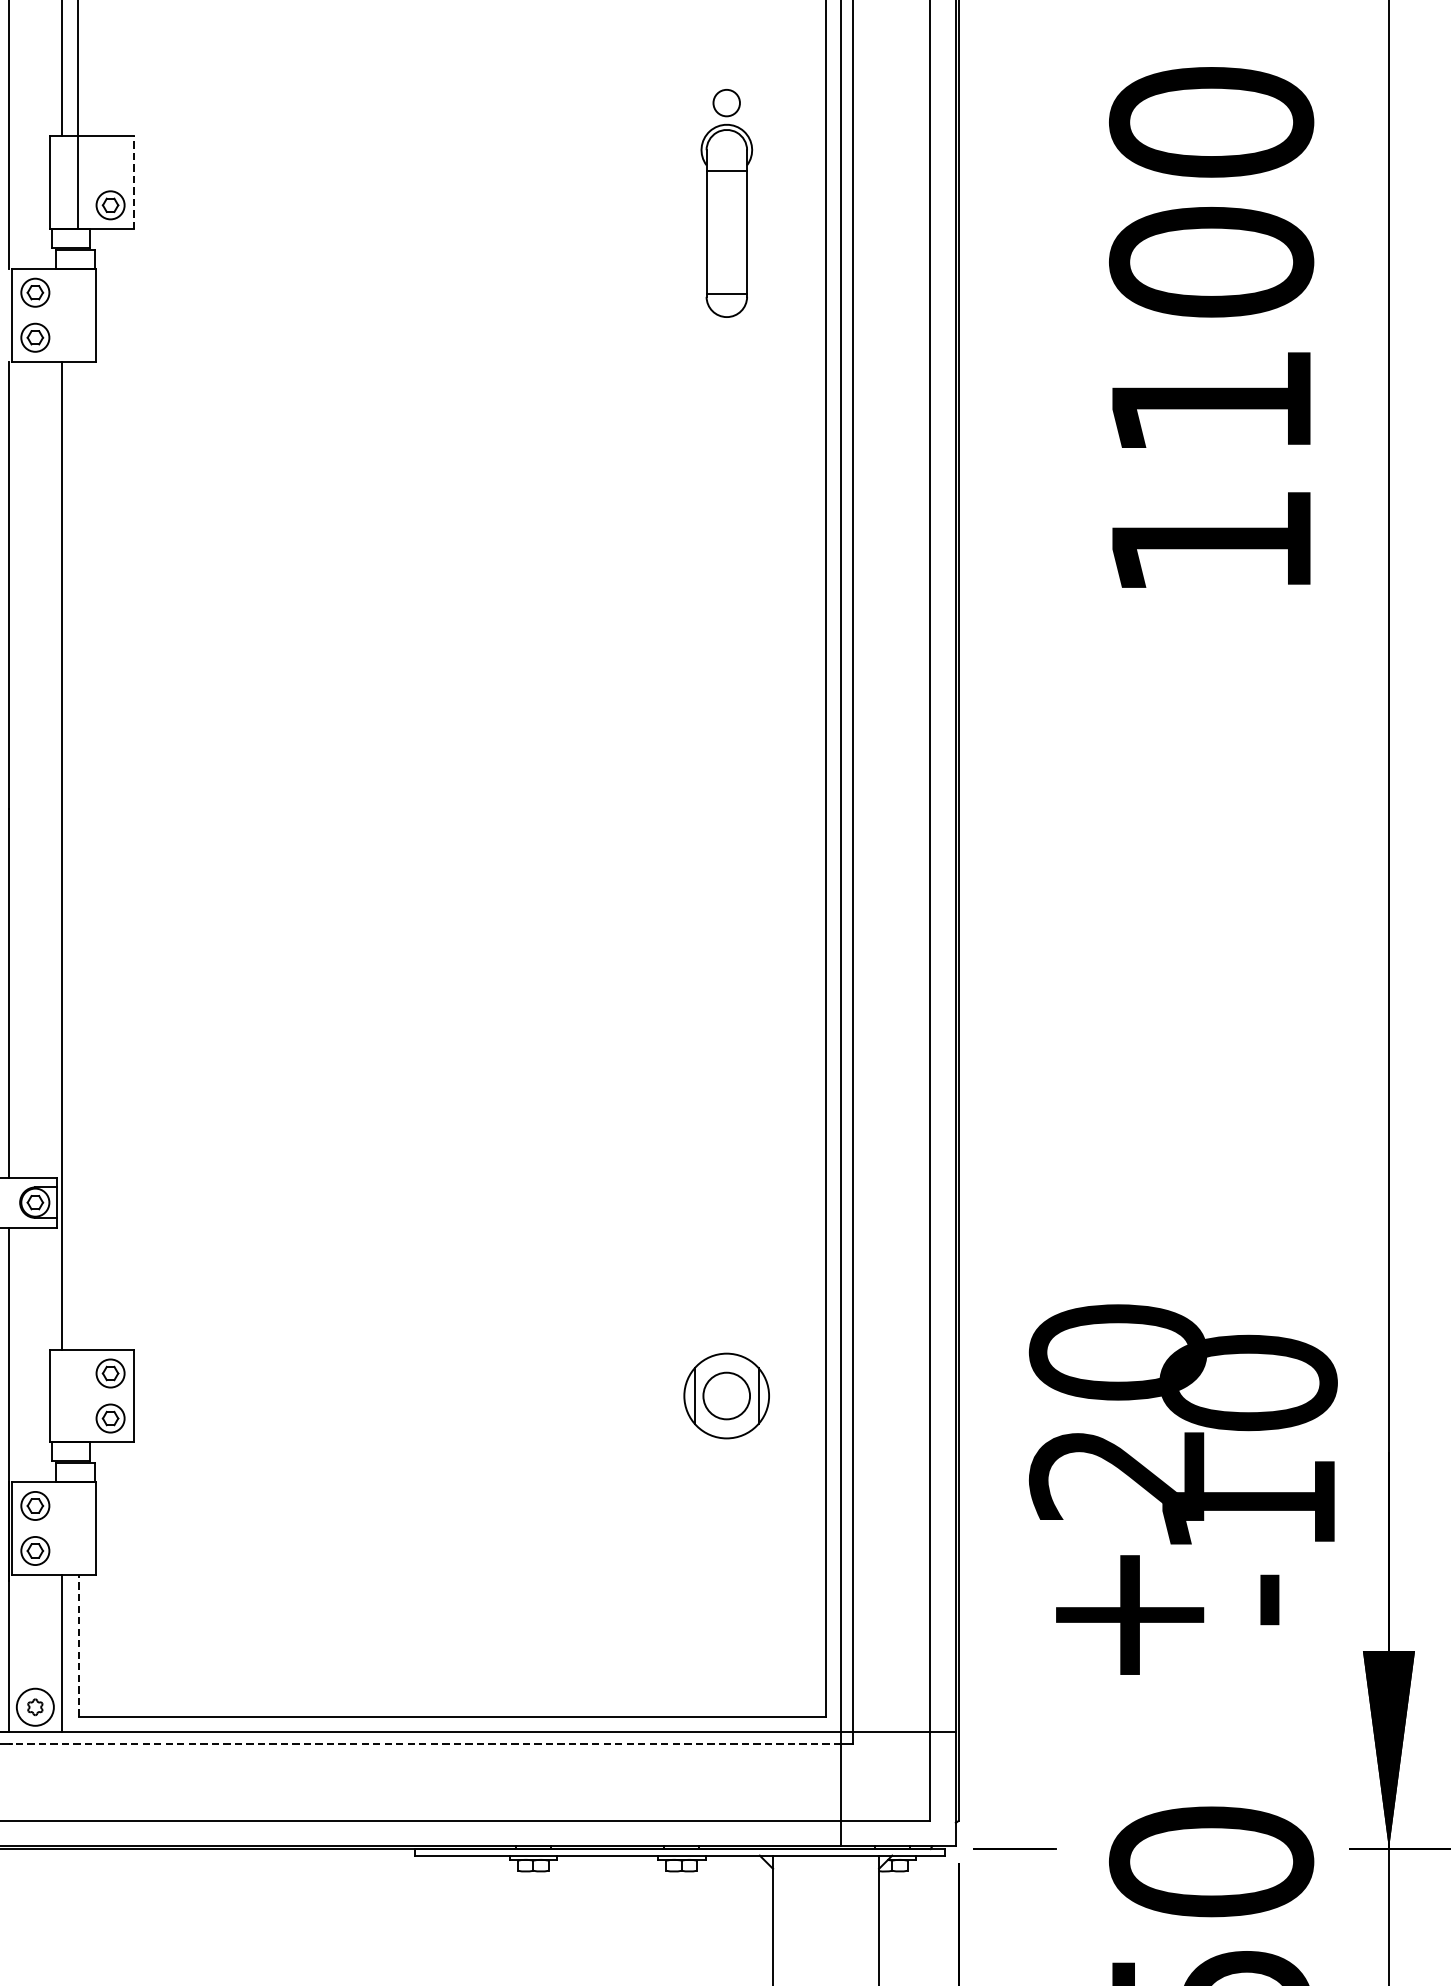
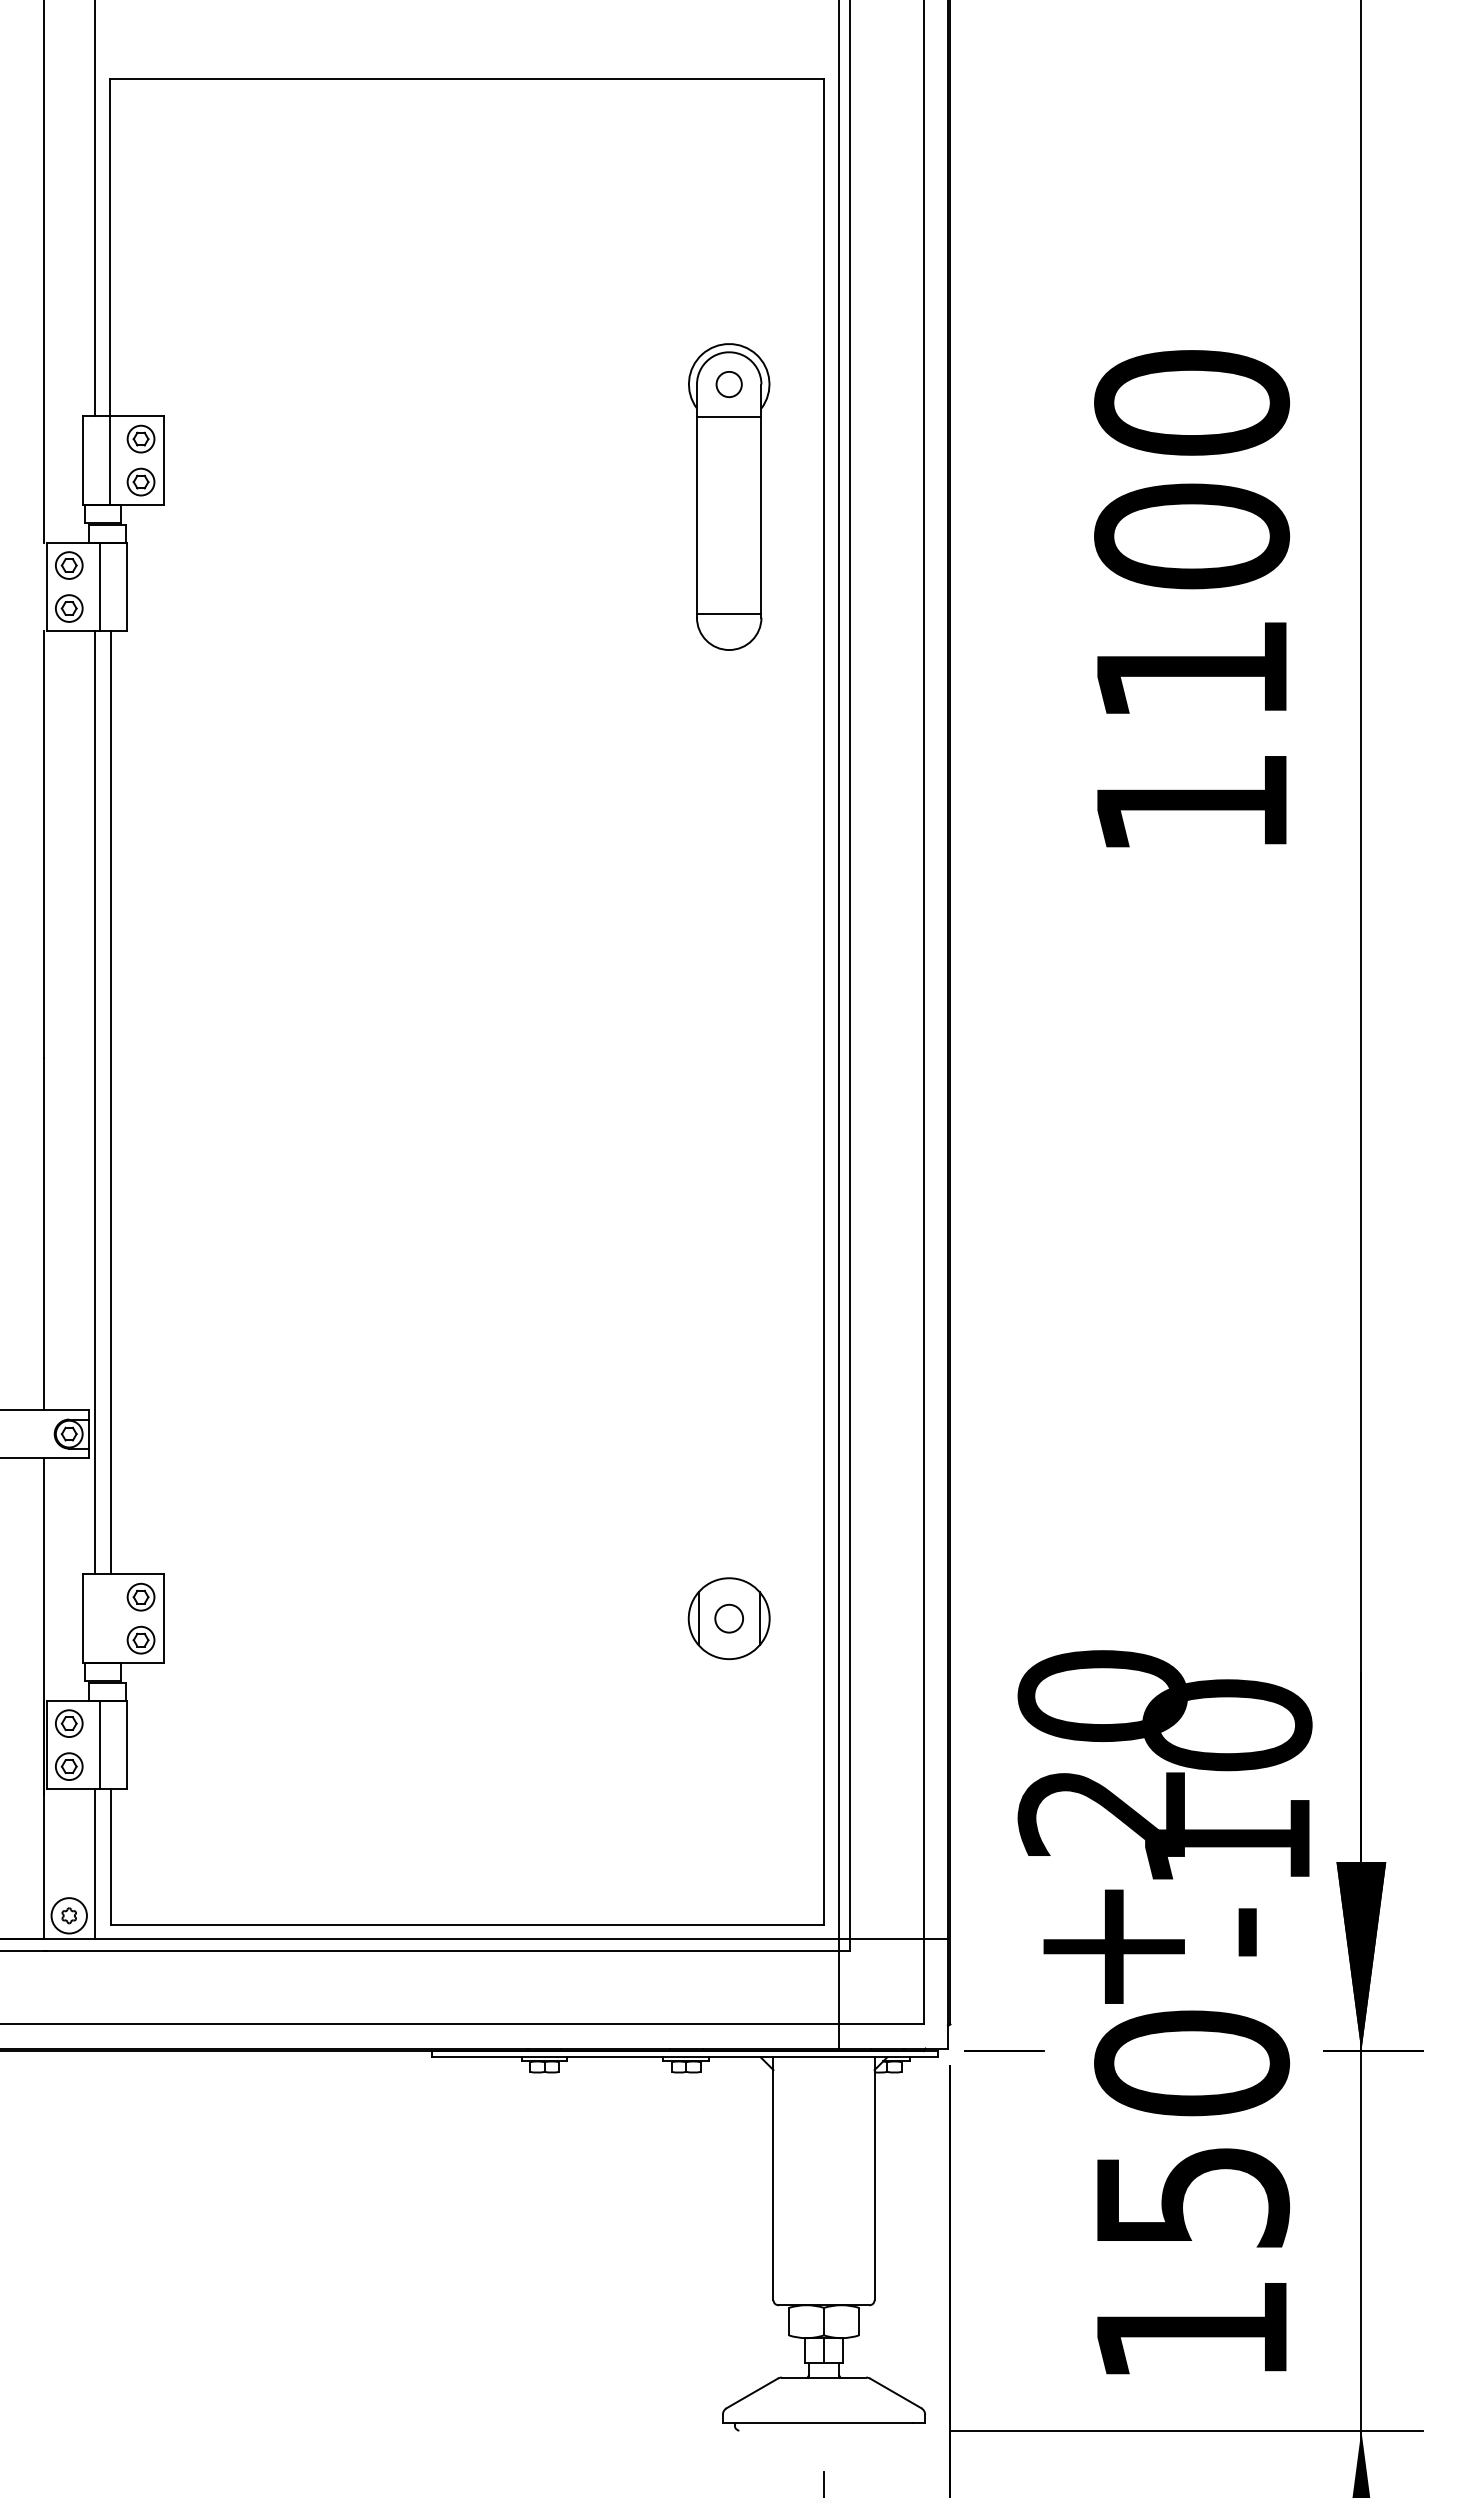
part: (109, 159) -> (140, 438), added
line: (134, 182) -> (163, 460), dashed -> solid
part: (727, 220) -> (729, 496), size x1.67
line: (68, 314) -> (100, 586), added
line: (78, 855) -> (110, 1102), added
circle: (727, 1395) -> (729, 1618), size x0.62
text: (1182, 1489) -> (1164, 1826), moved
line: (68, 1527) -> (100, 1744), added
line: (78, 1646) -> (110, 1857), dashed -> solid
line: (424, 1743) -> (440, 1950), dashed -> solid

